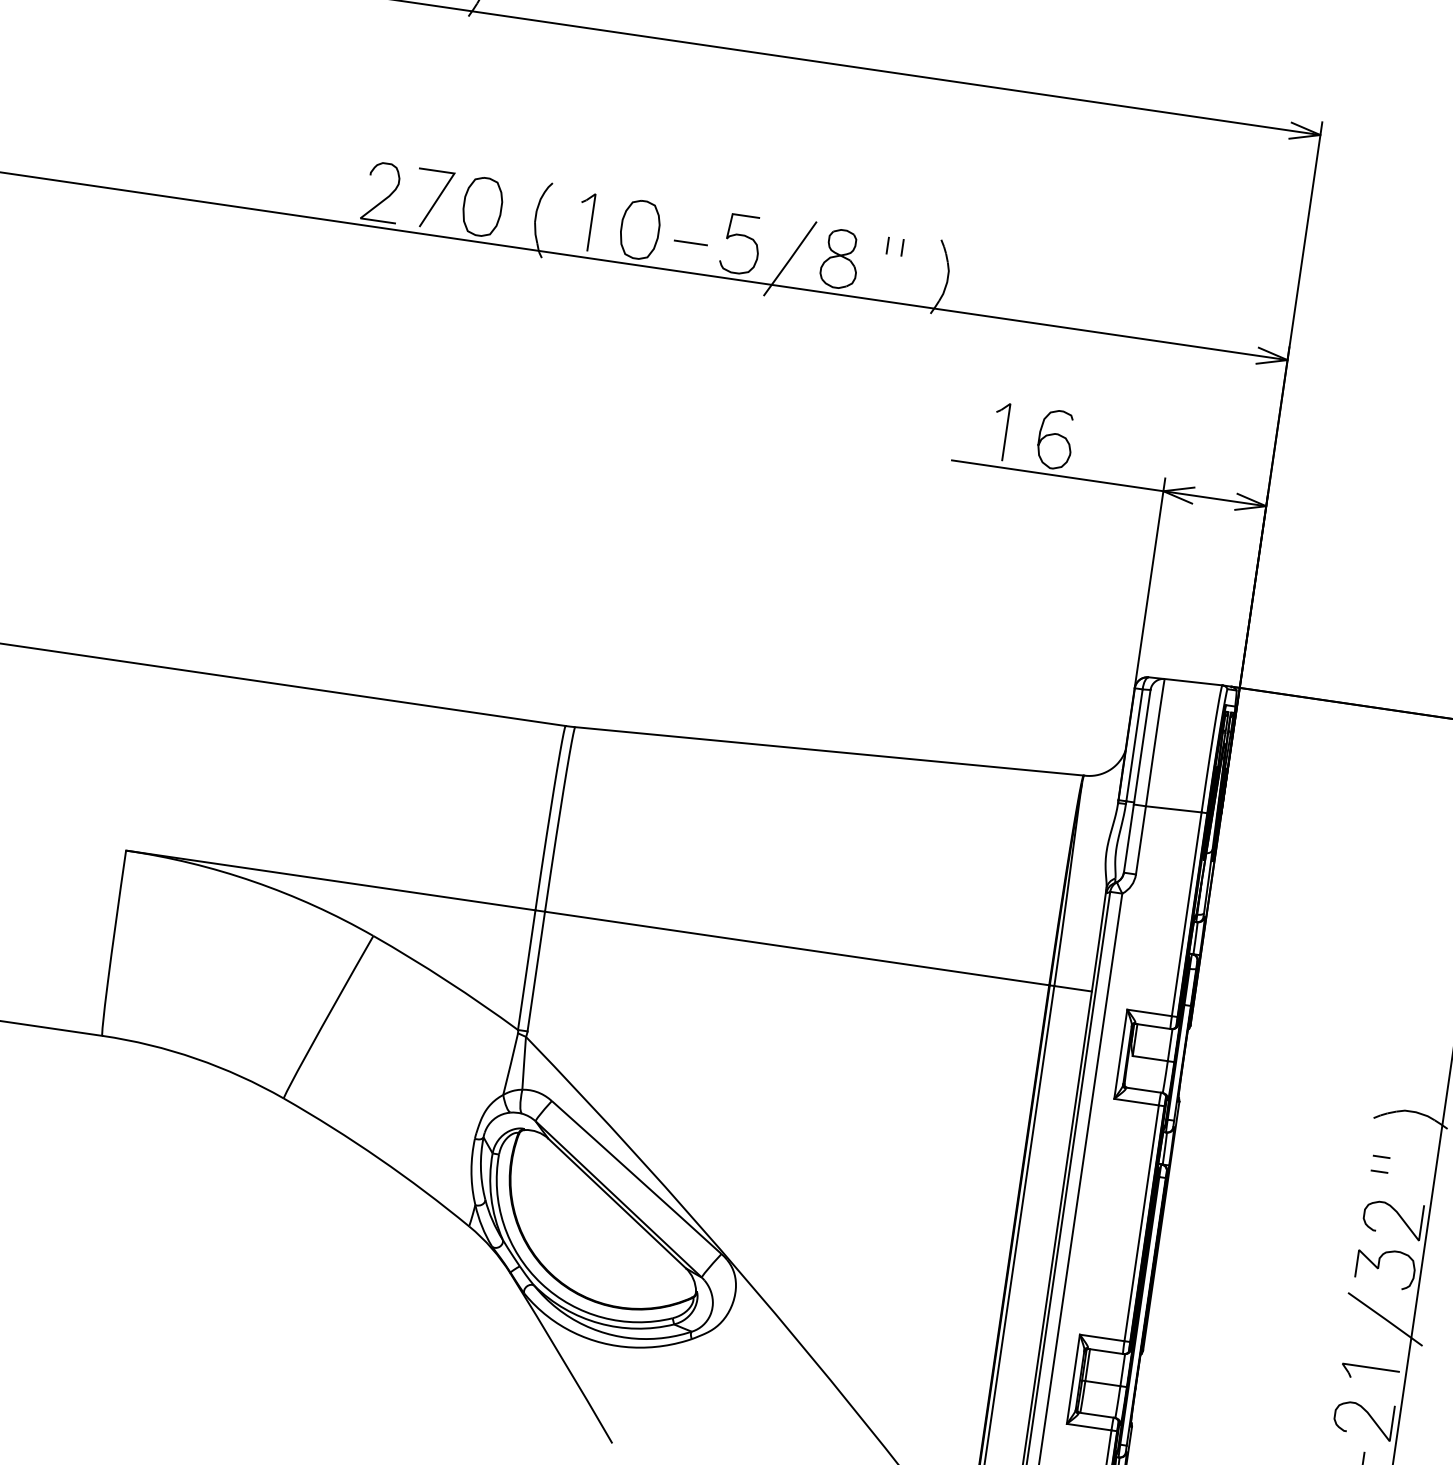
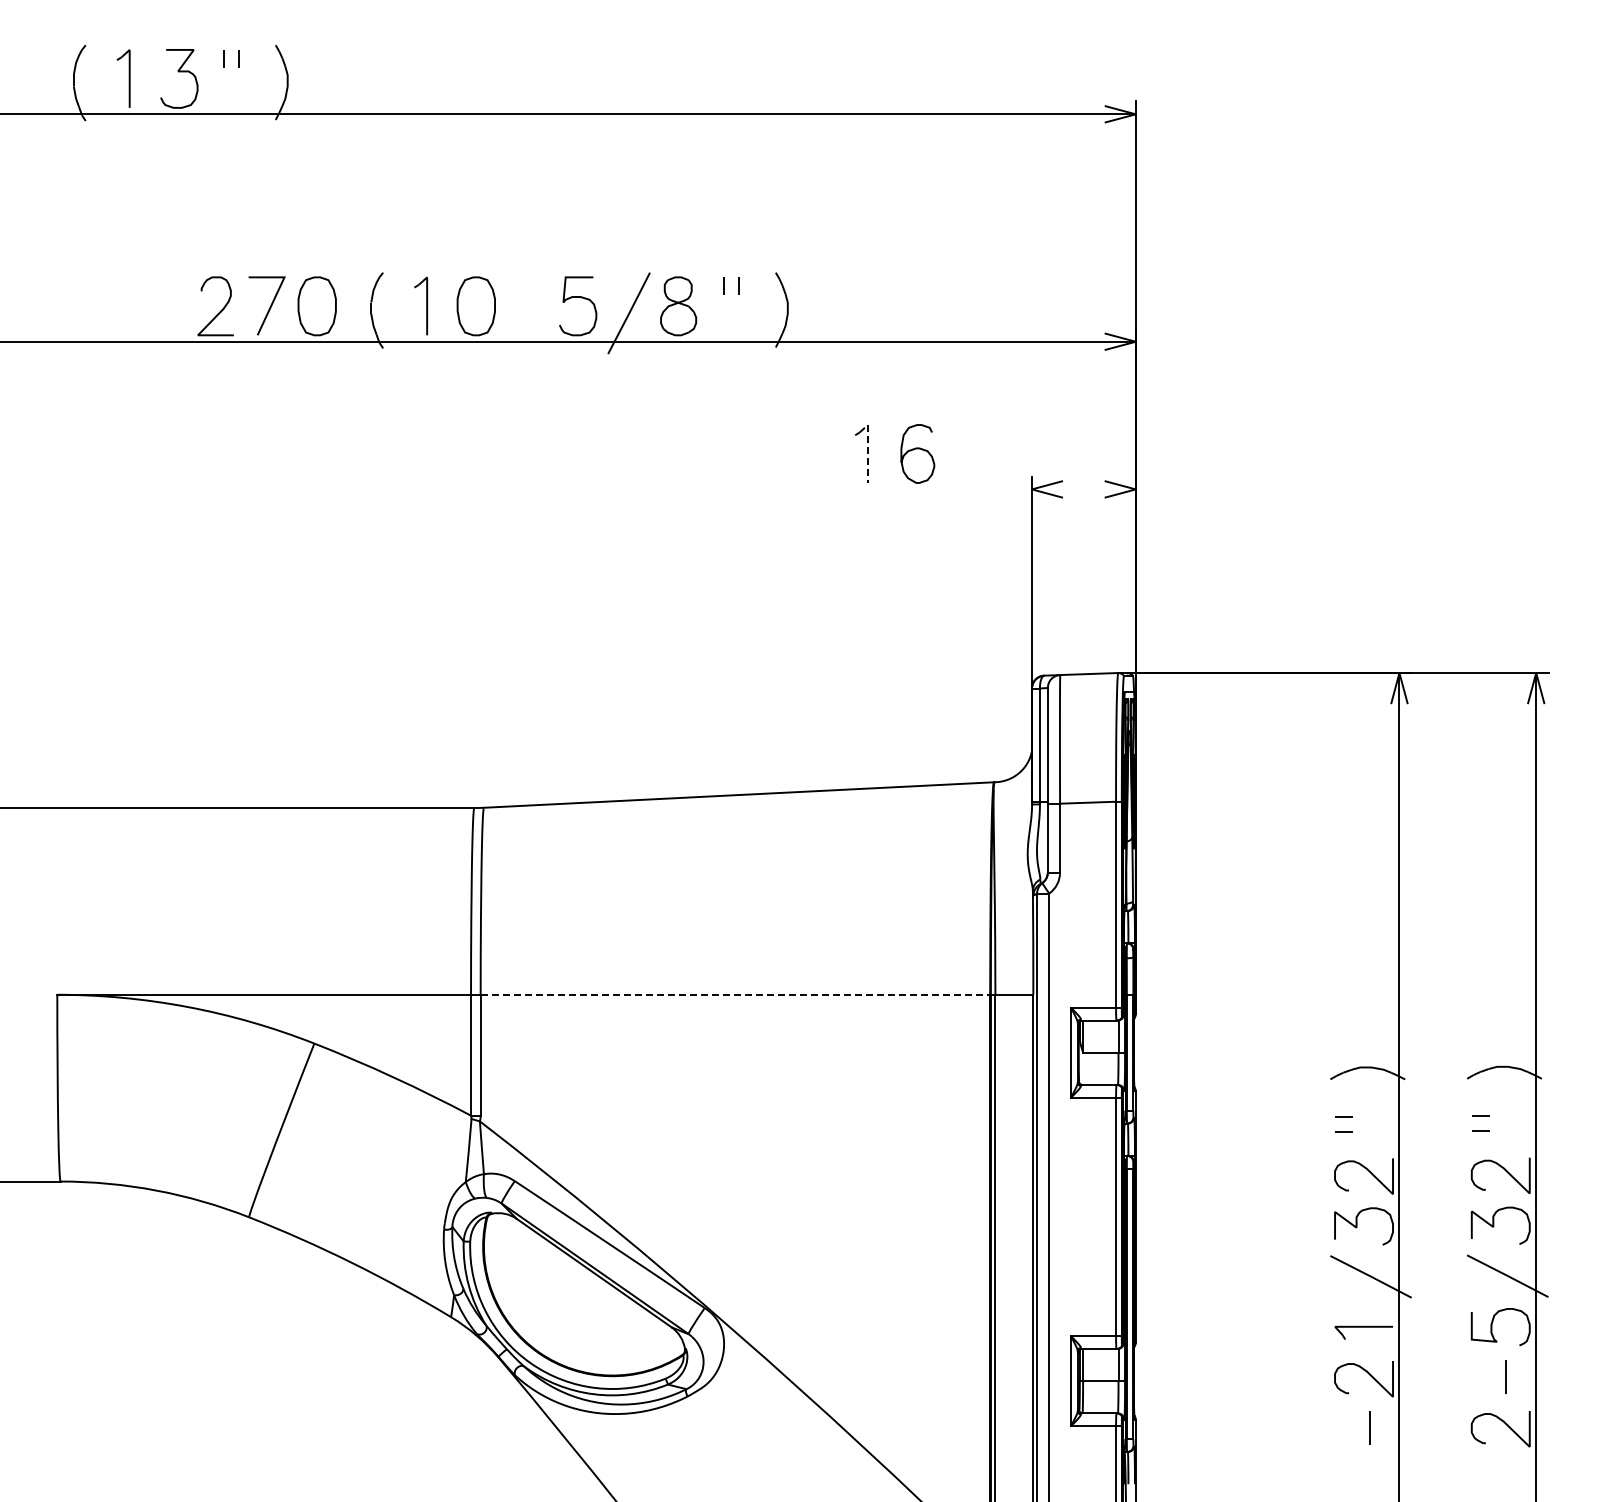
line: (690, 242) -> (528, 311), removed
line: (1006, 427) -> (867, 448), solid -> dashed
line: (1108, 483) -> (976, 489), removed
line: (797, 948) -> (735, 994), solid -> dashed

